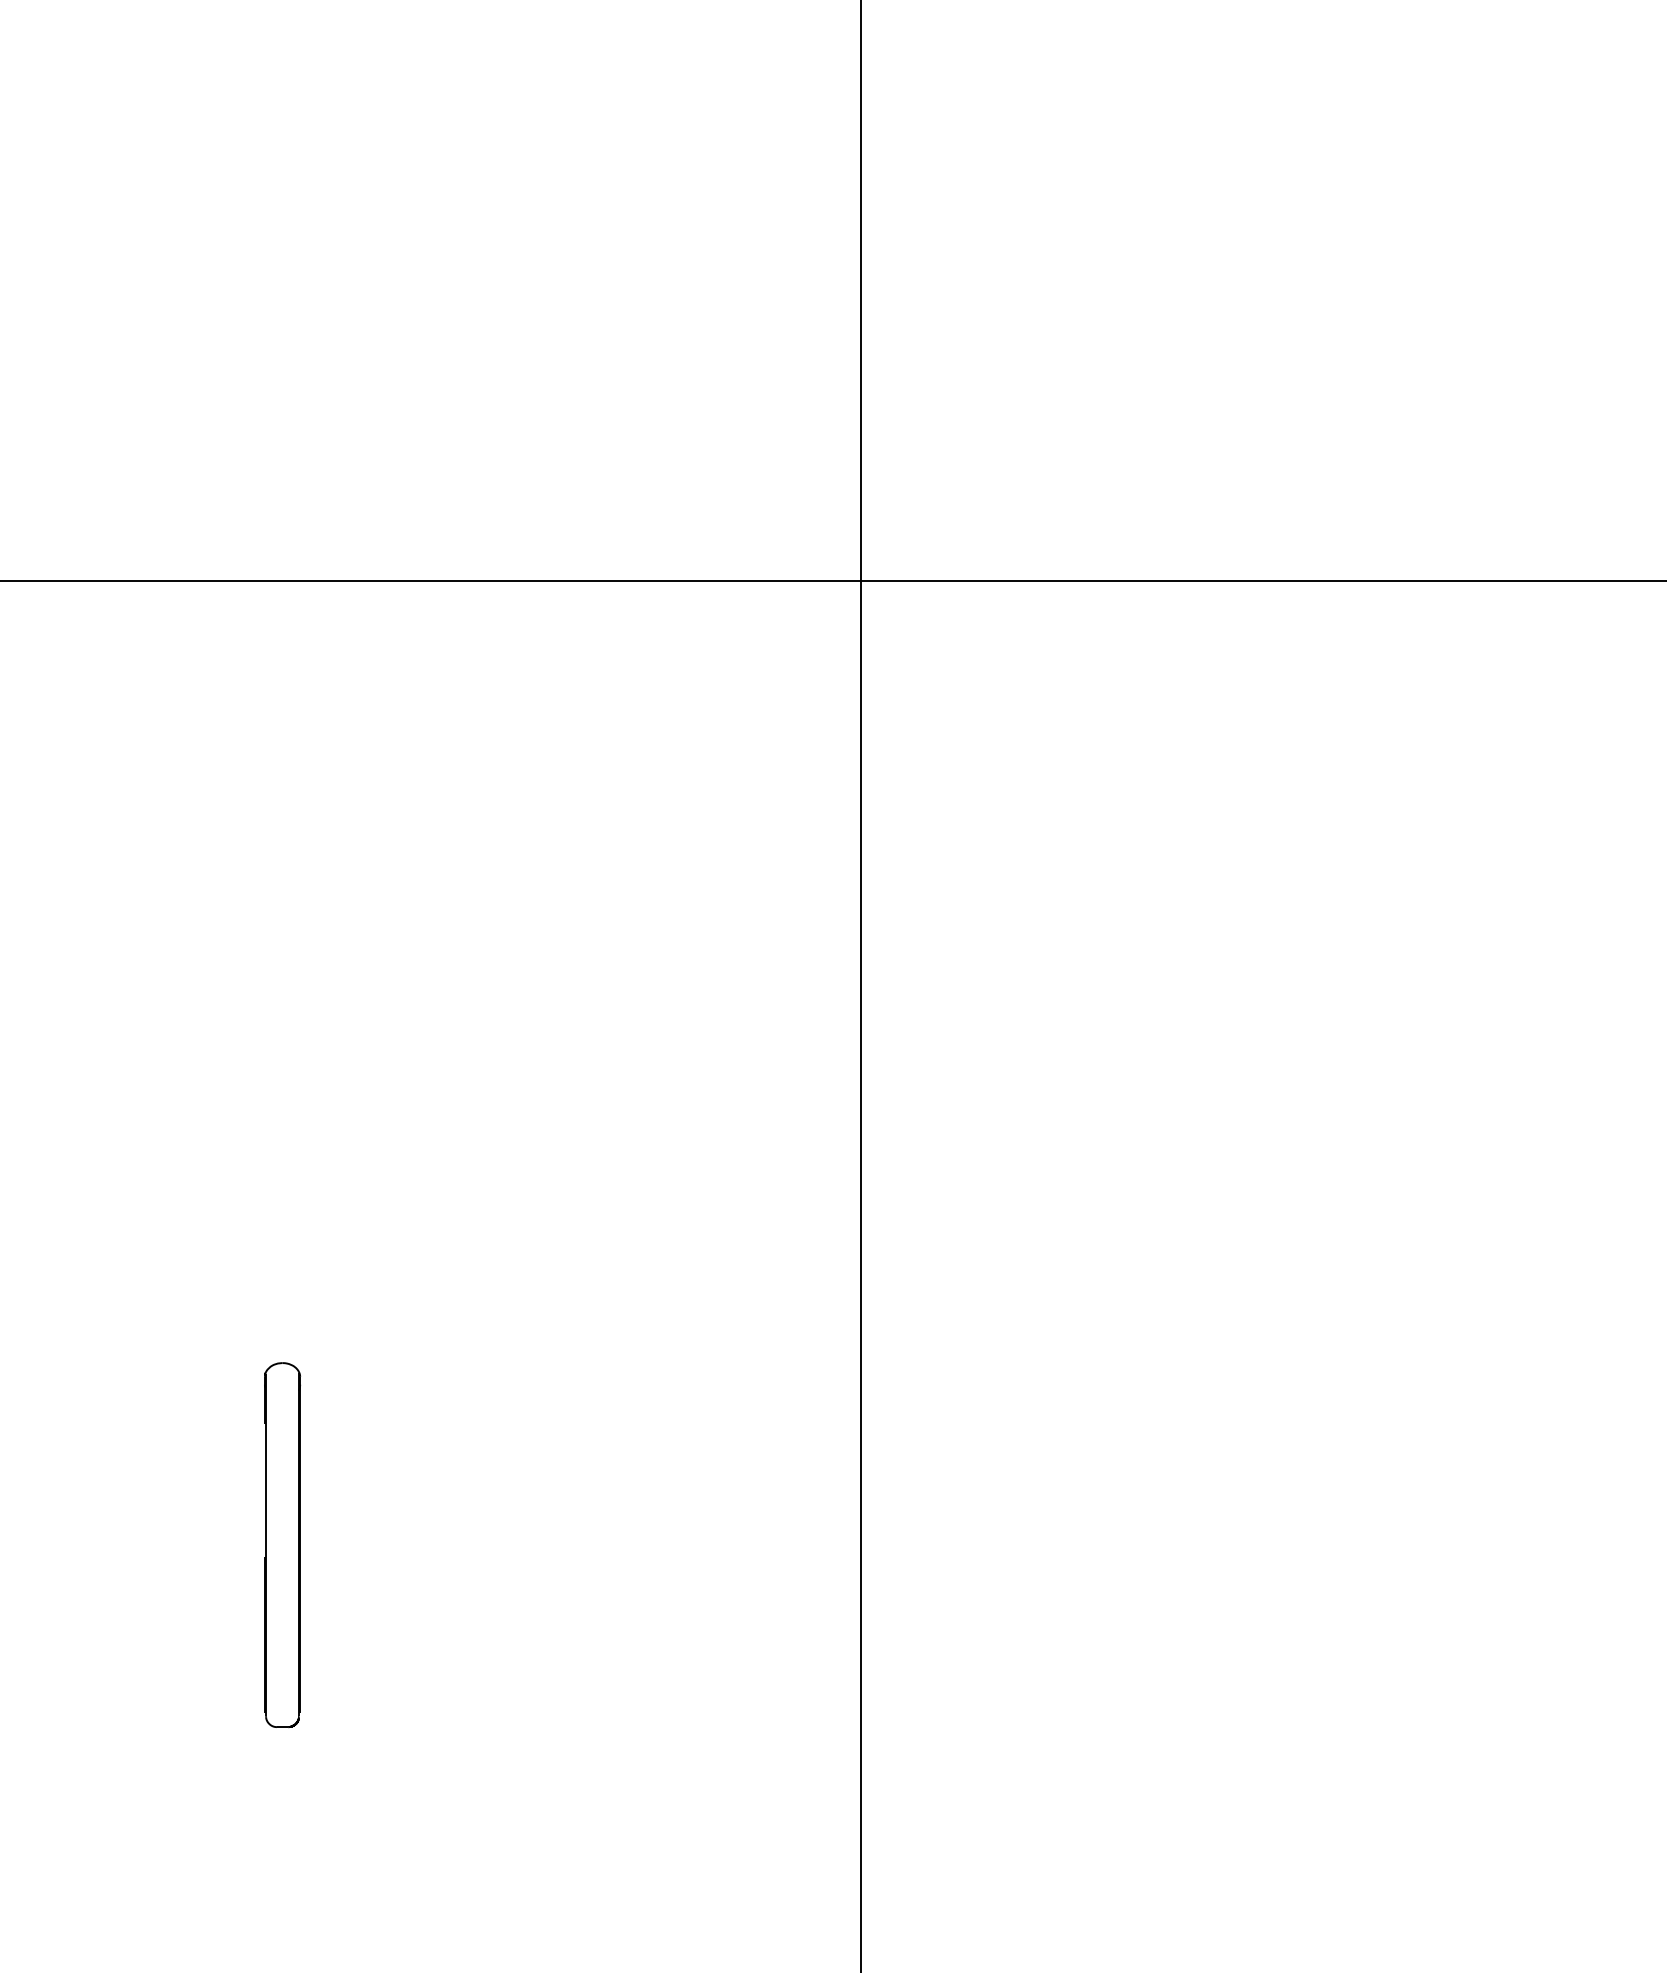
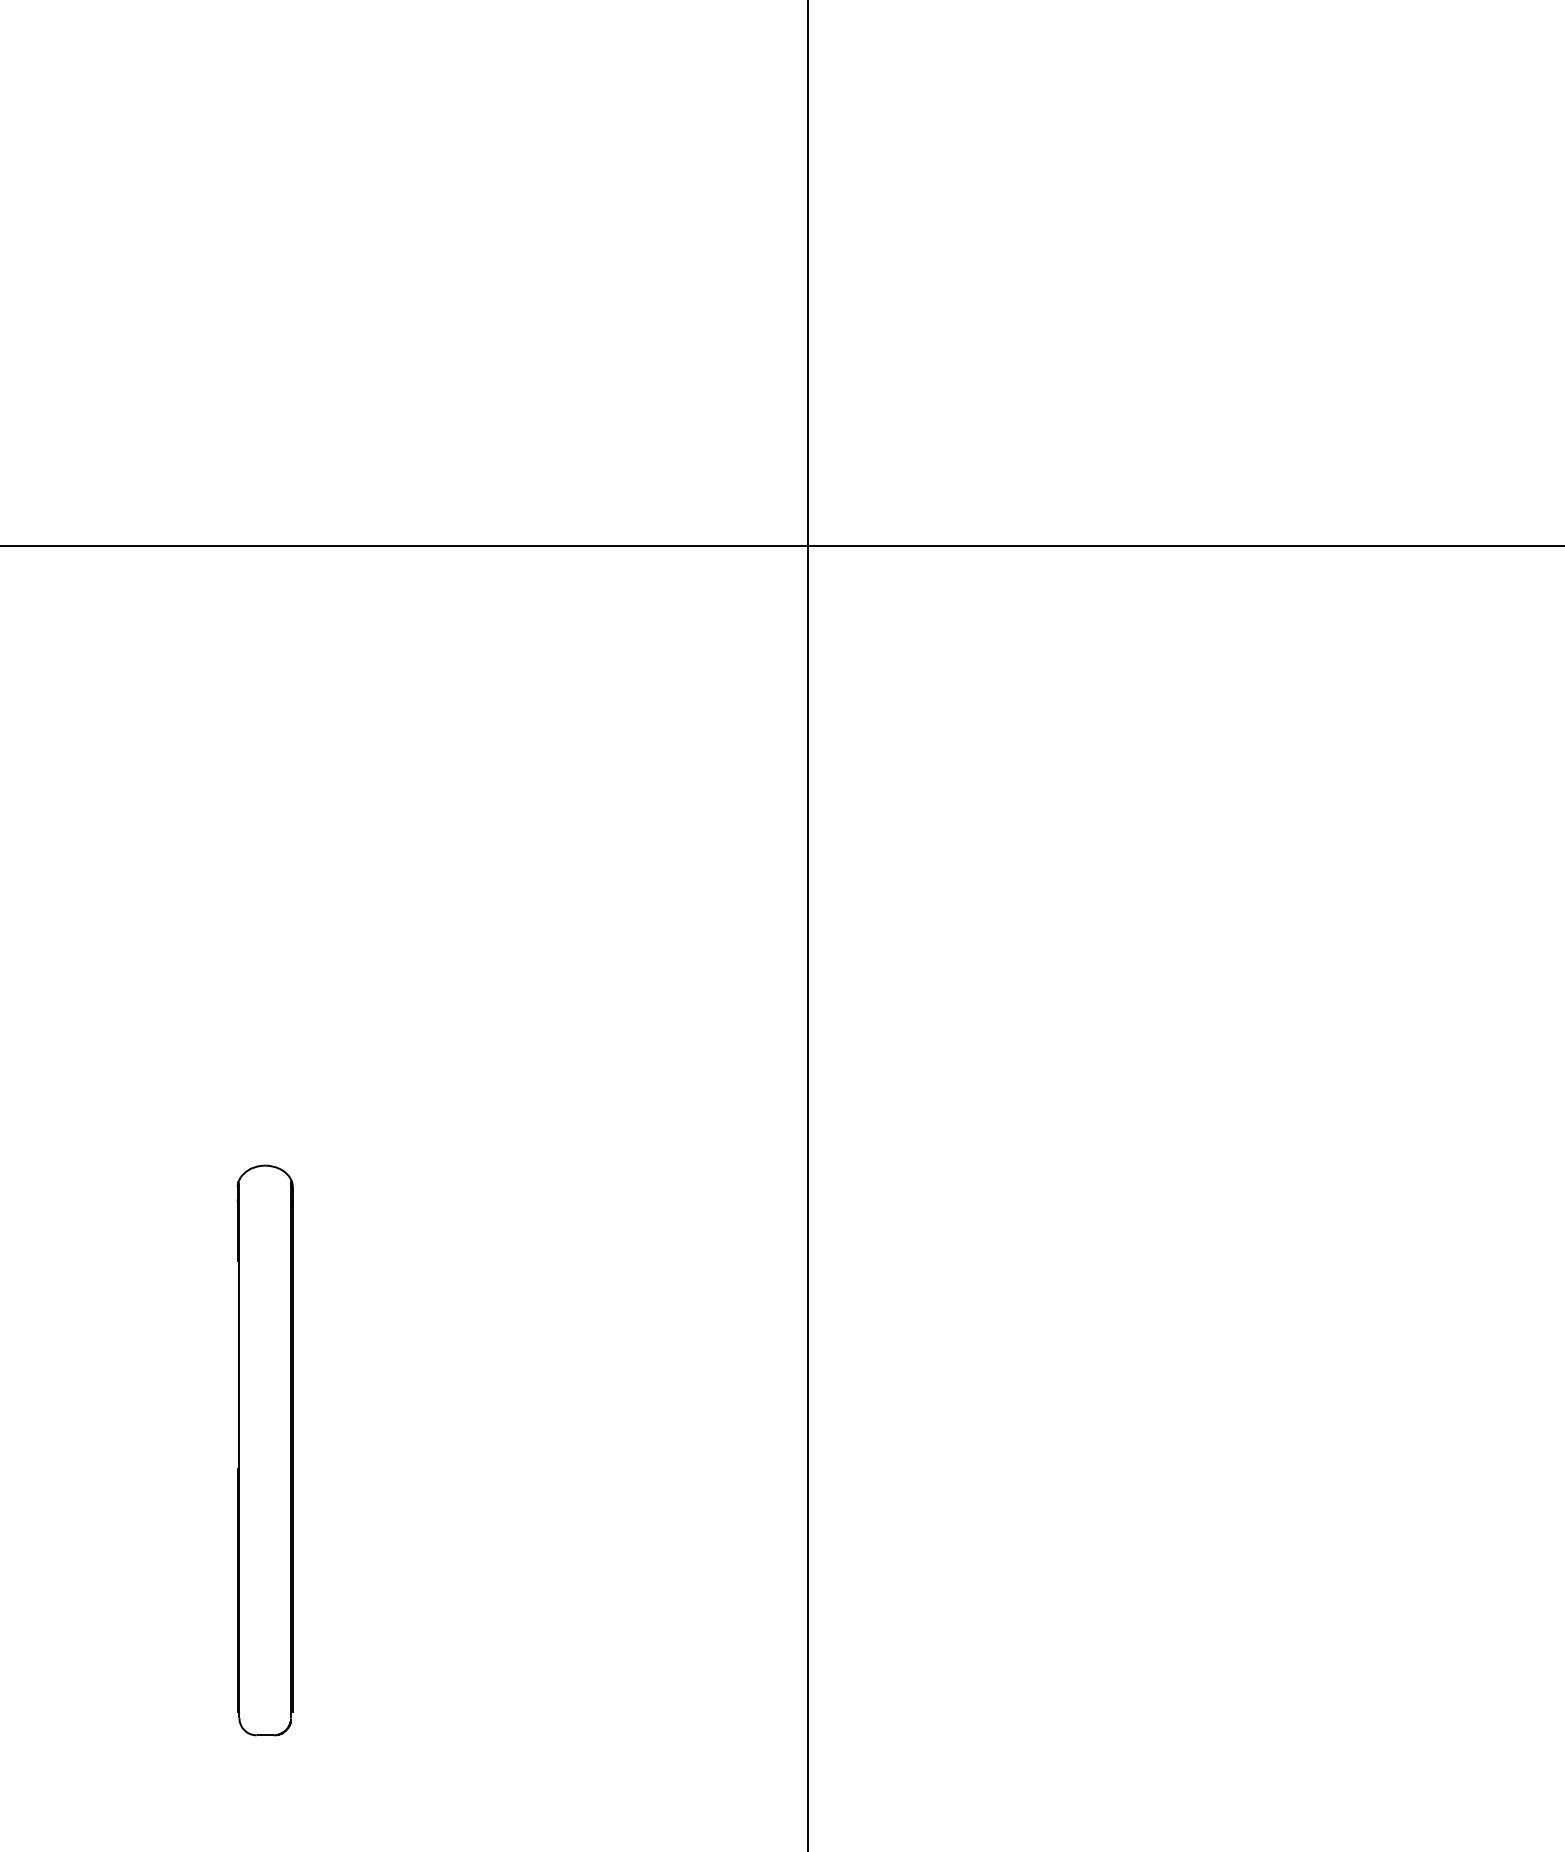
part: (282, 1544) -> (265, 1449), size x1.67

